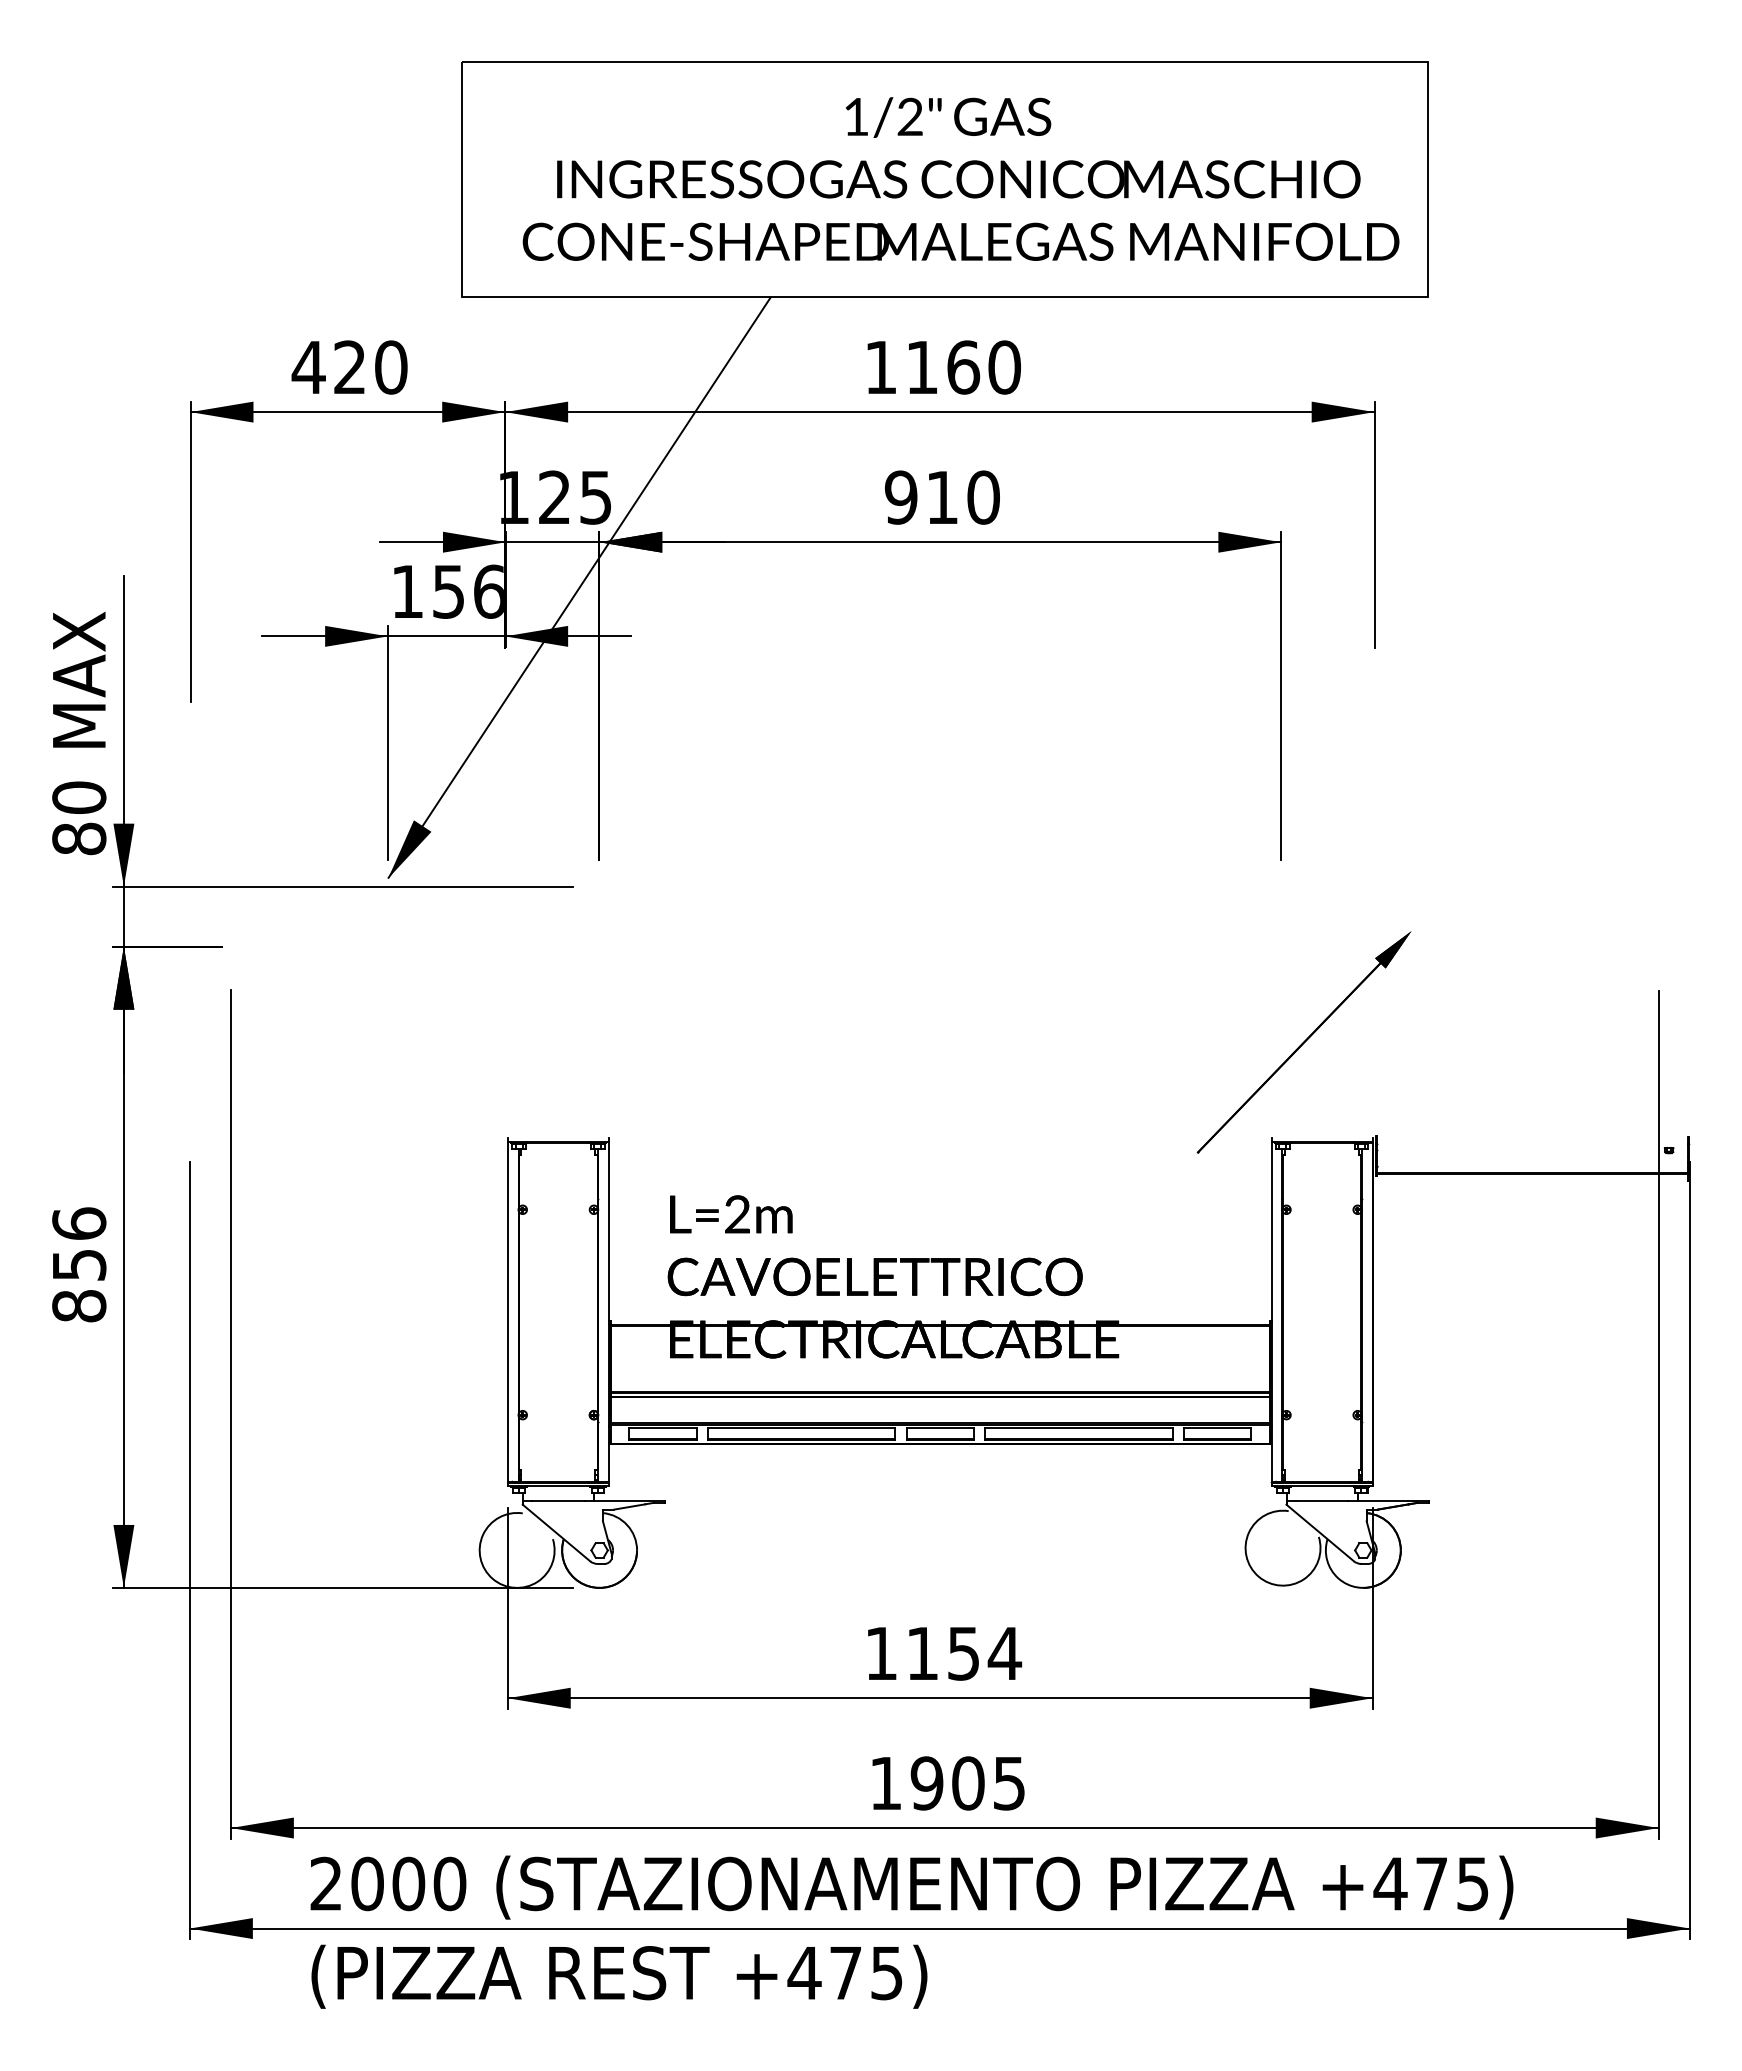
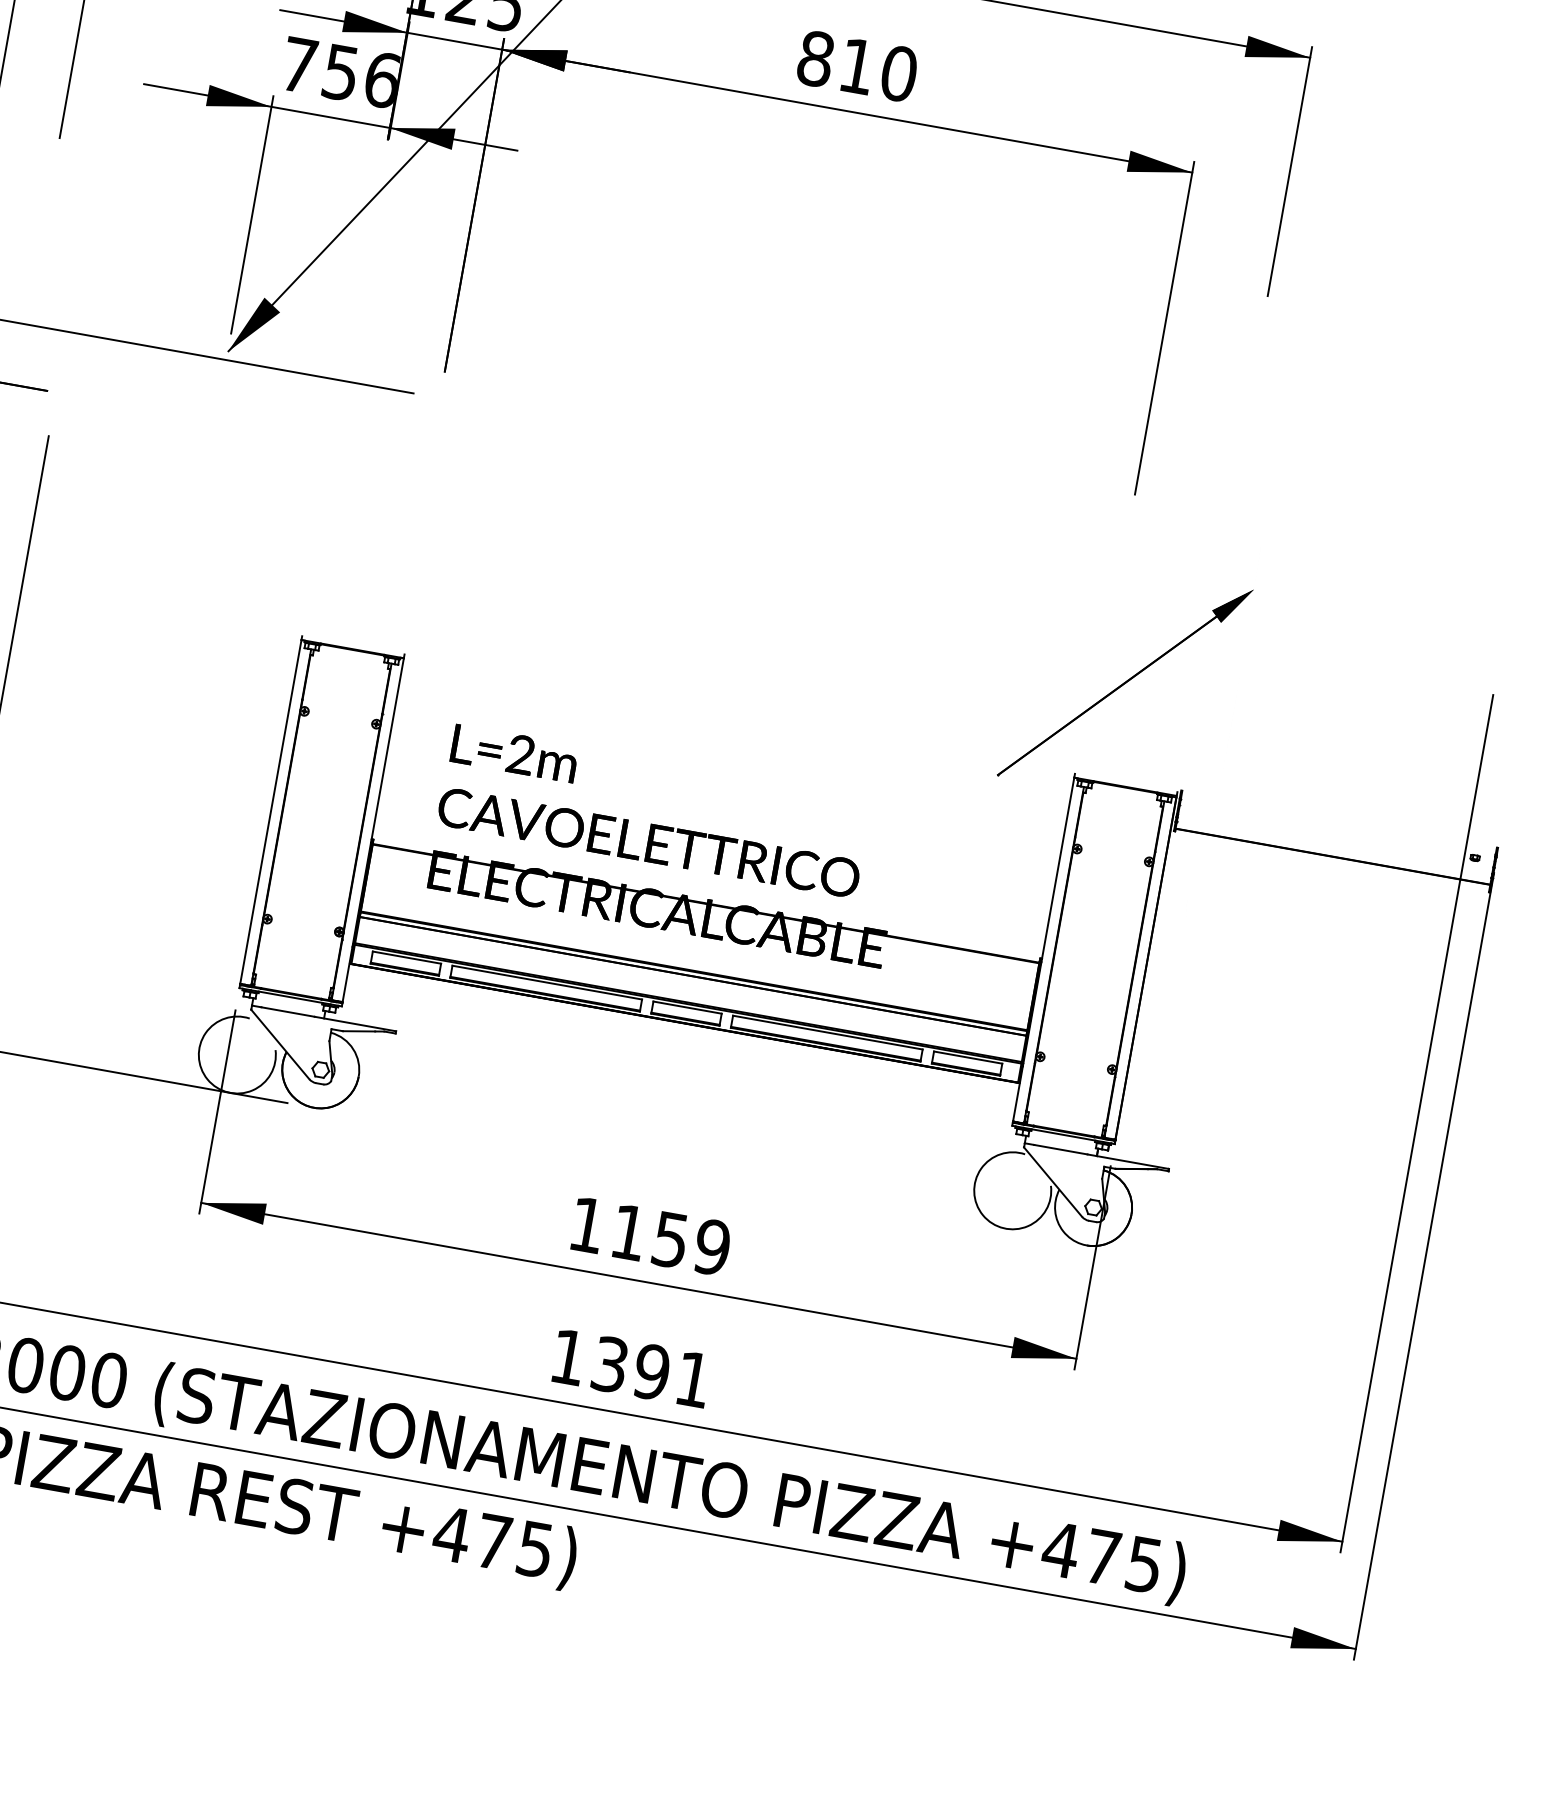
text: (900, 497) -> (815, 58), 910 -> 810
text: (407, 591) -> (299, 64), 156 -> 756
text: (1004, 1653) -> (711, 1247), 1154 -> 1159
text: (967, 1783) -> (651, 1372), 1905 -> 1391

